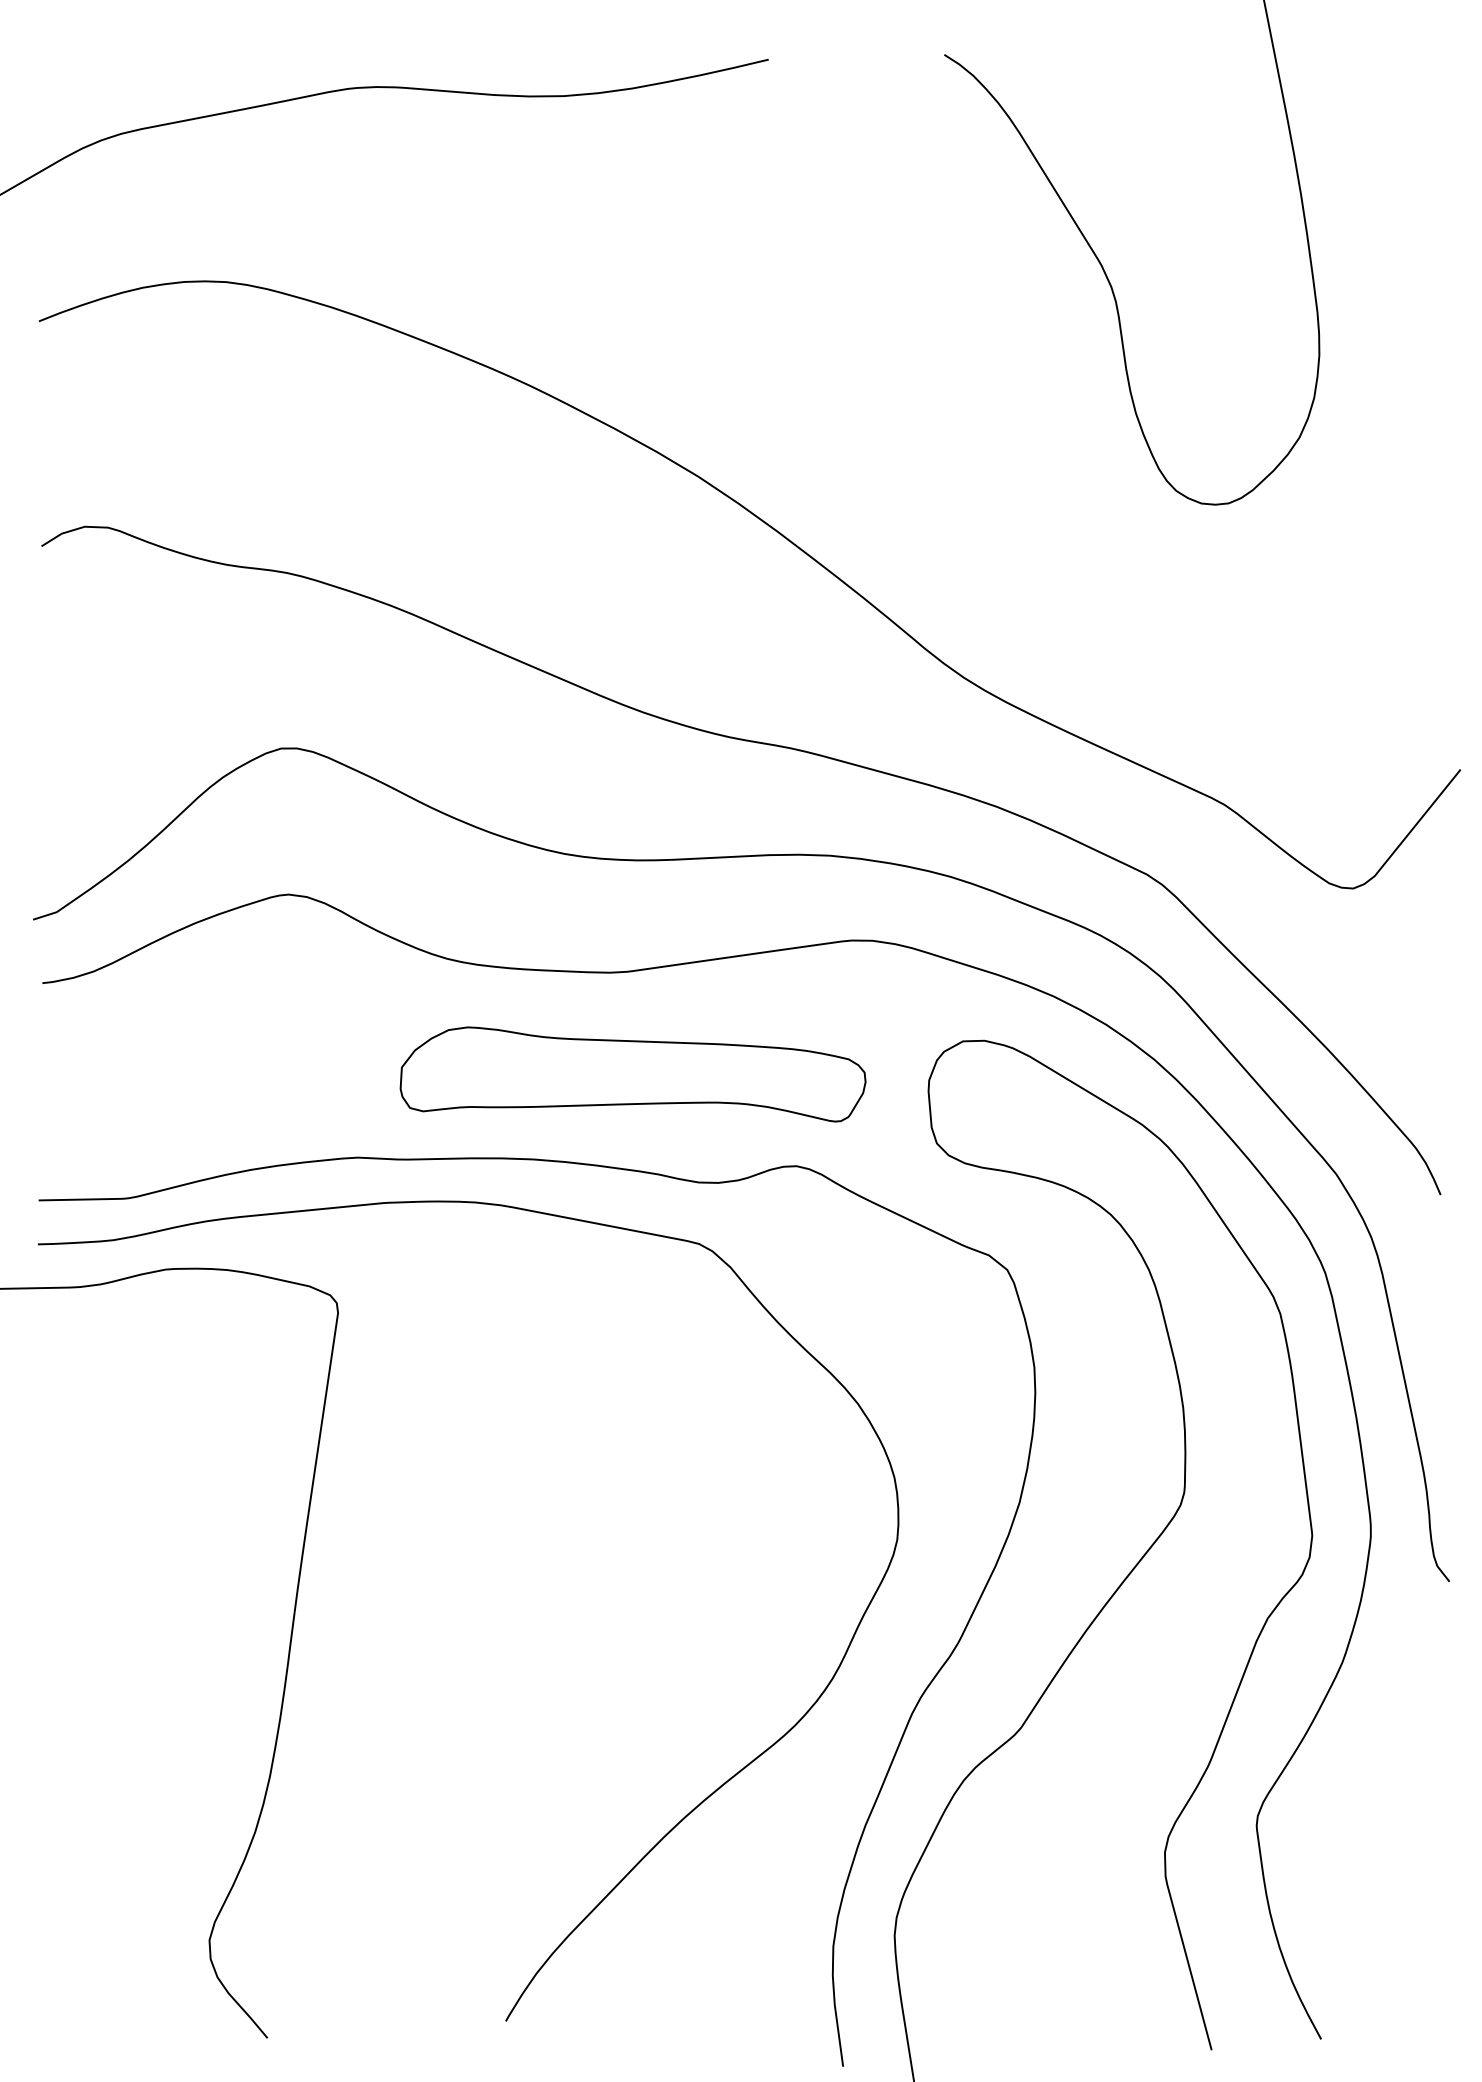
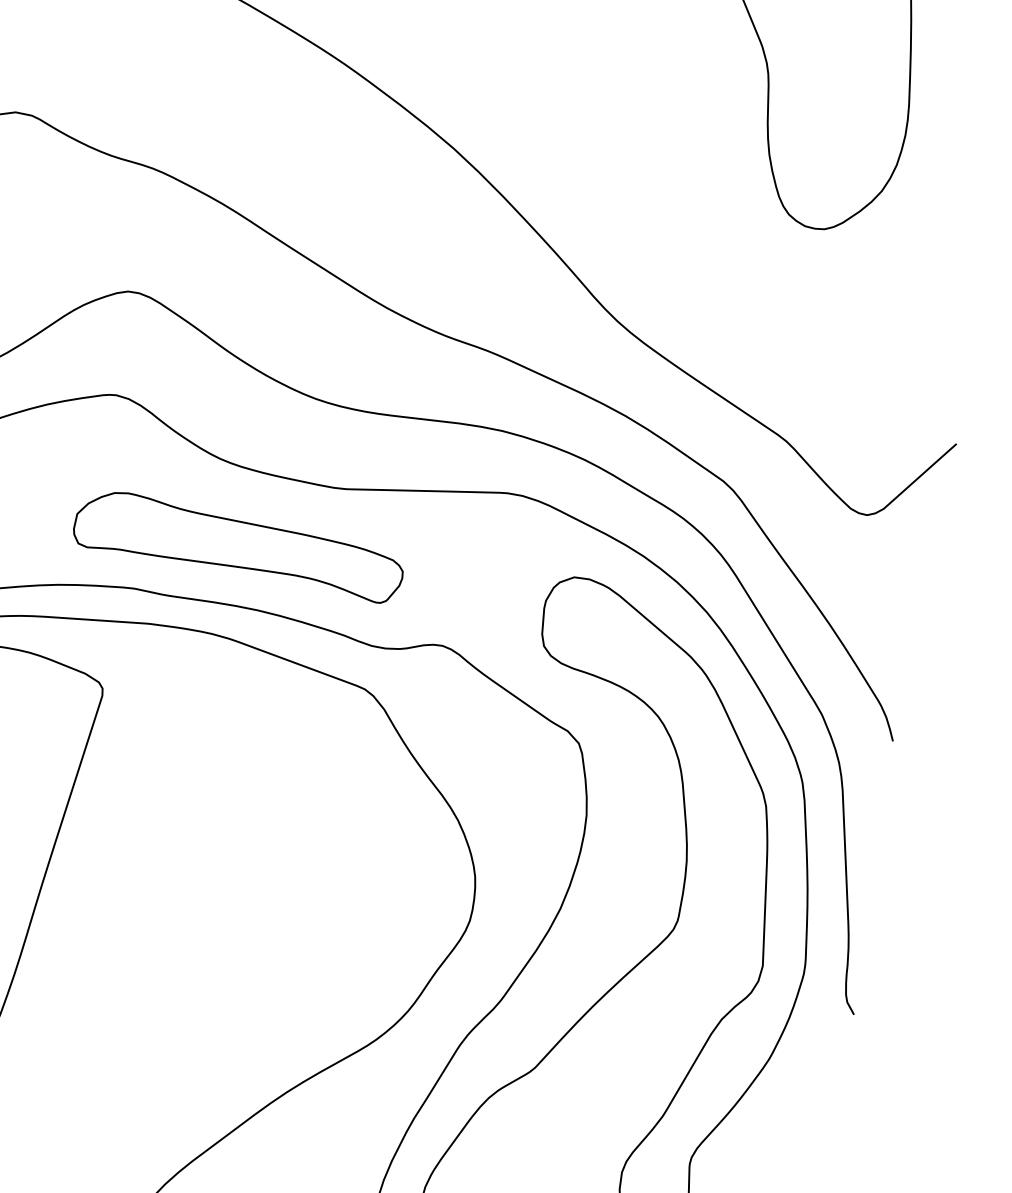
part: (632, 1074) -> (238, 545), moved

